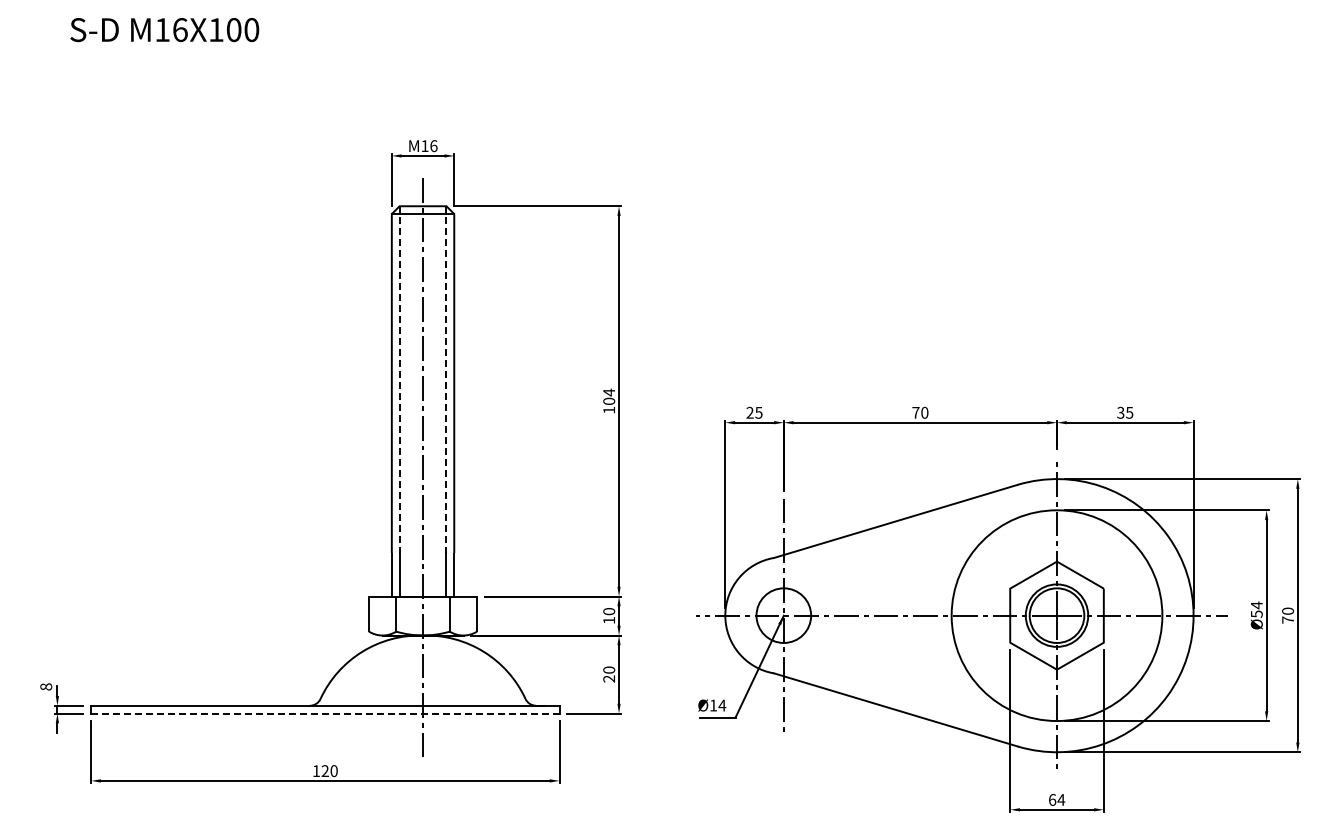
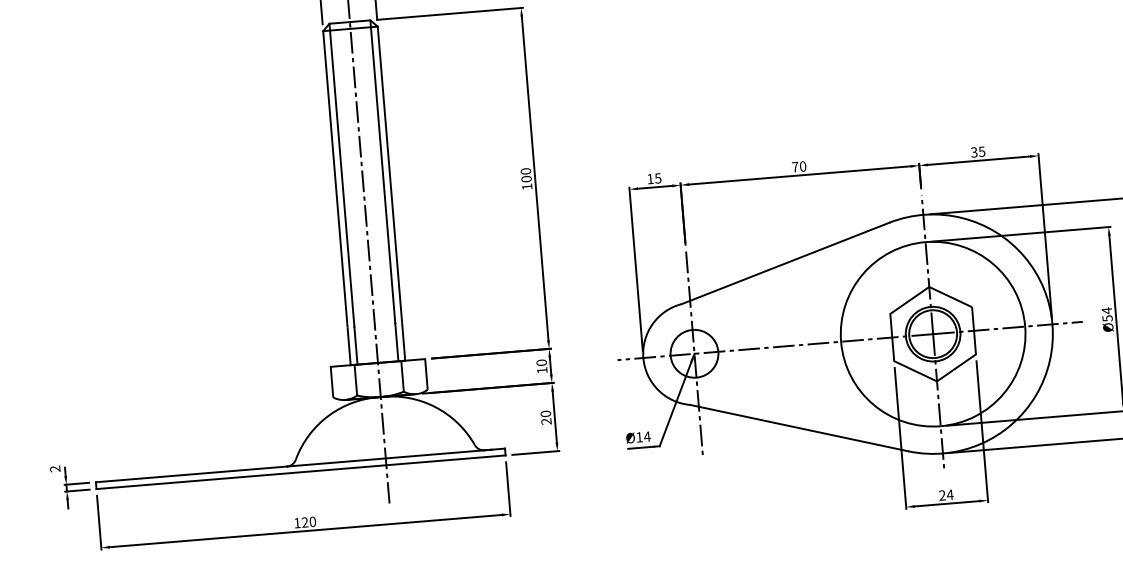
line: (399, 380) -> (341, 175), dashed -> solid
line: (446, 380) -> (382, 172), dashed -> solid
text: (609, 392) -> (526, 171), 104 -> 100
text: (749, 412) -> (649, 178), 25 -> 15
text: (46, 686) -> (55, 468), 8 -> 2
line: (324, 713) -> (300, 472), dashed -> solid
text: (1052, 799) -> (942, 495), 64 -> 24

